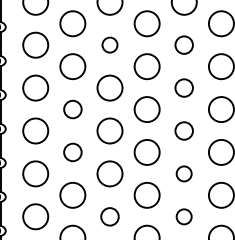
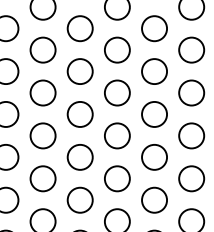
circle: (109, 44) -> (79, 27), size x1.67
circle: (183, 44) -> (153, 27), size x1.43
circle: (183, 87) -> (153, 70), size x1.43
circle: (72, 109) -> (42, 92), size x1.43
circle: (183, 130) -> (153, 113), size x1.43
circle: (72, 152) -> (42, 135), size x1.43
circle: (183, 173) -> (153, 156), size x1.67
circle: (109, 216) -> (79, 199), size x1.43
circle: (183, 216) -> (153, 199), size x1.67

